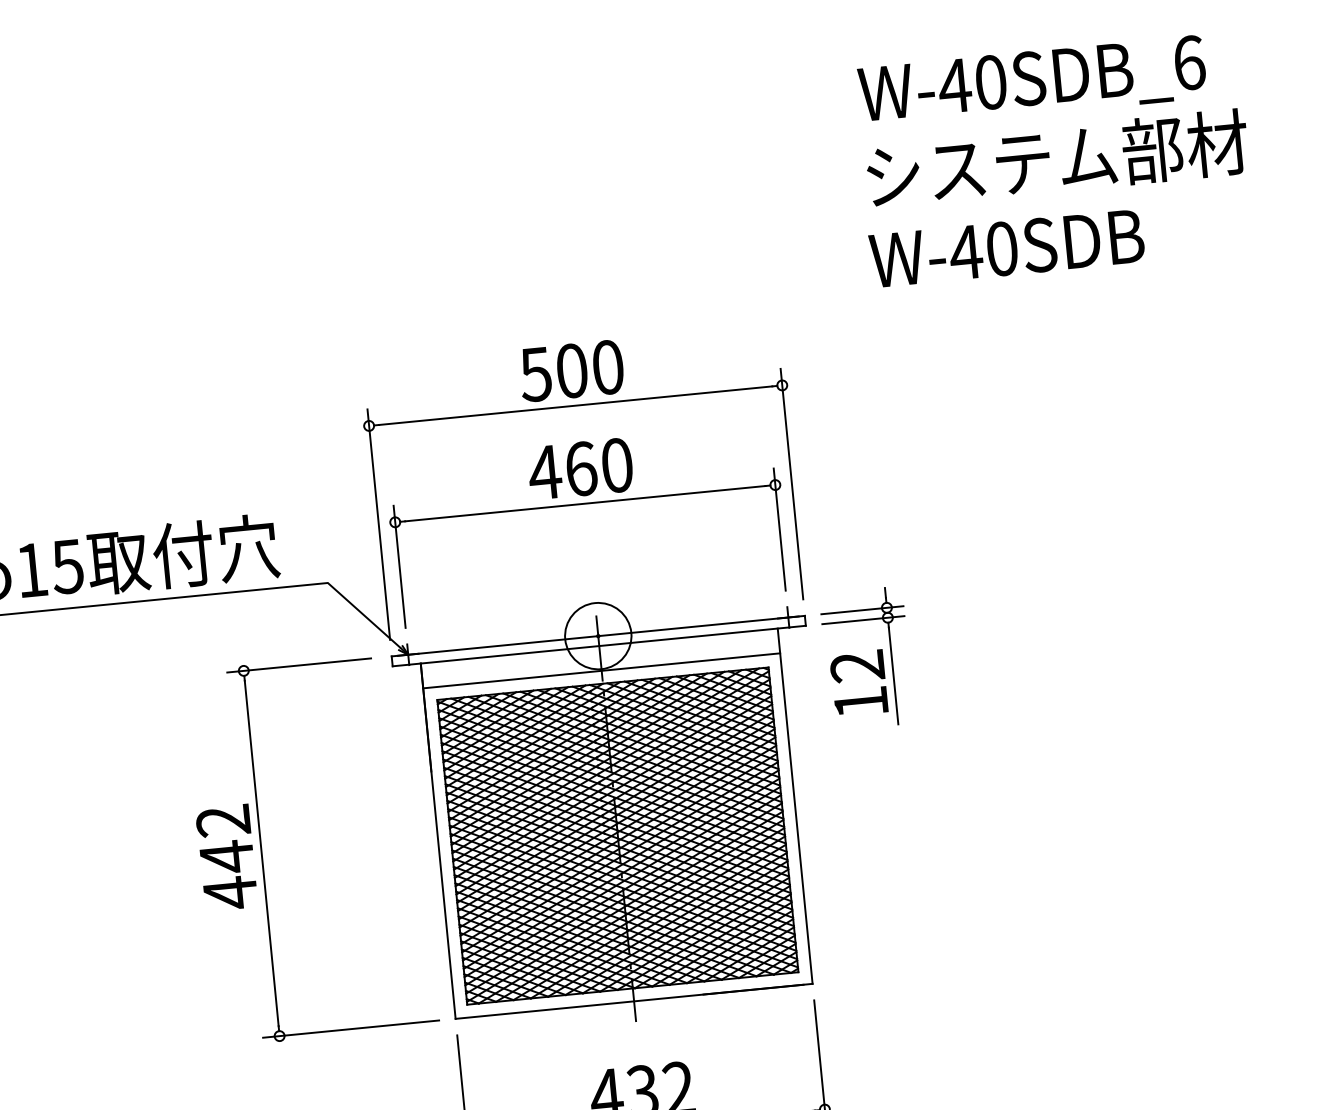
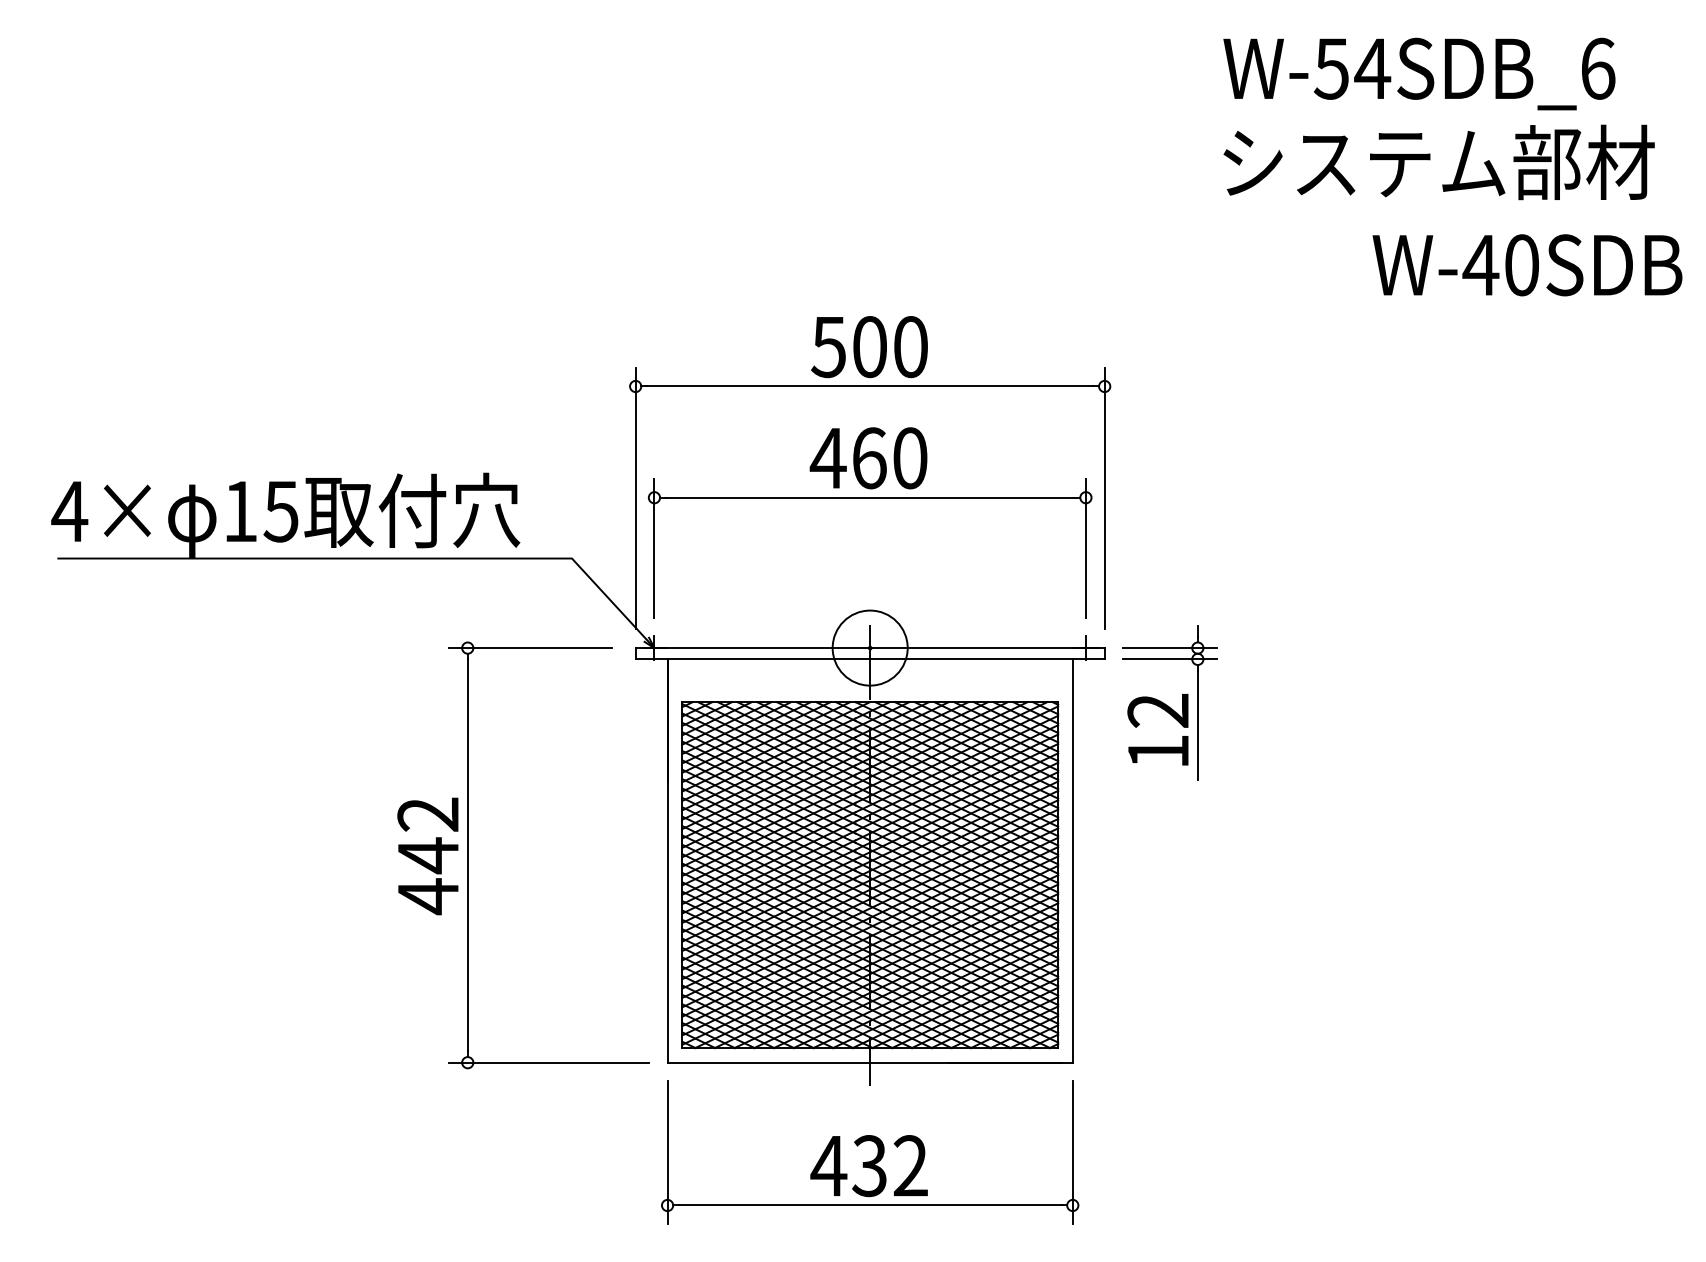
text: (973, 83) -> (1352, 68), W-40SDB_6 -> W-54SDB_6
text: (1007, 248) -> (1527, 265), moved
line: (601, 670) -> (869, 687), removed

